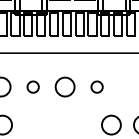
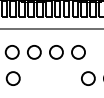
circle: (33, 87) -> (34, 52), size x1.67
circle: (97, 87) -> (78, 52), size x1.67

